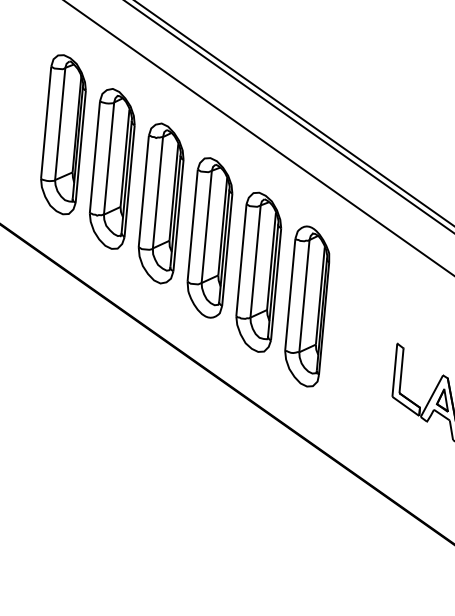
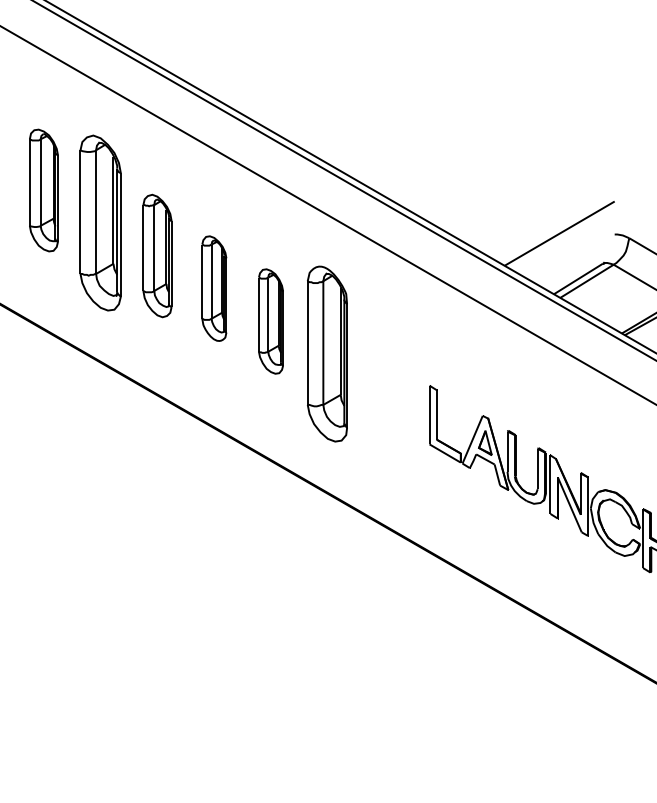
part: (63, 134) -> (43, 190), size x0.7
part: (161, 203) -> (157, 255), size x0.7
part: (210, 237) -> (214, 288), size x0.6
part: (258, 272) -> (270, 321), size x0.6

